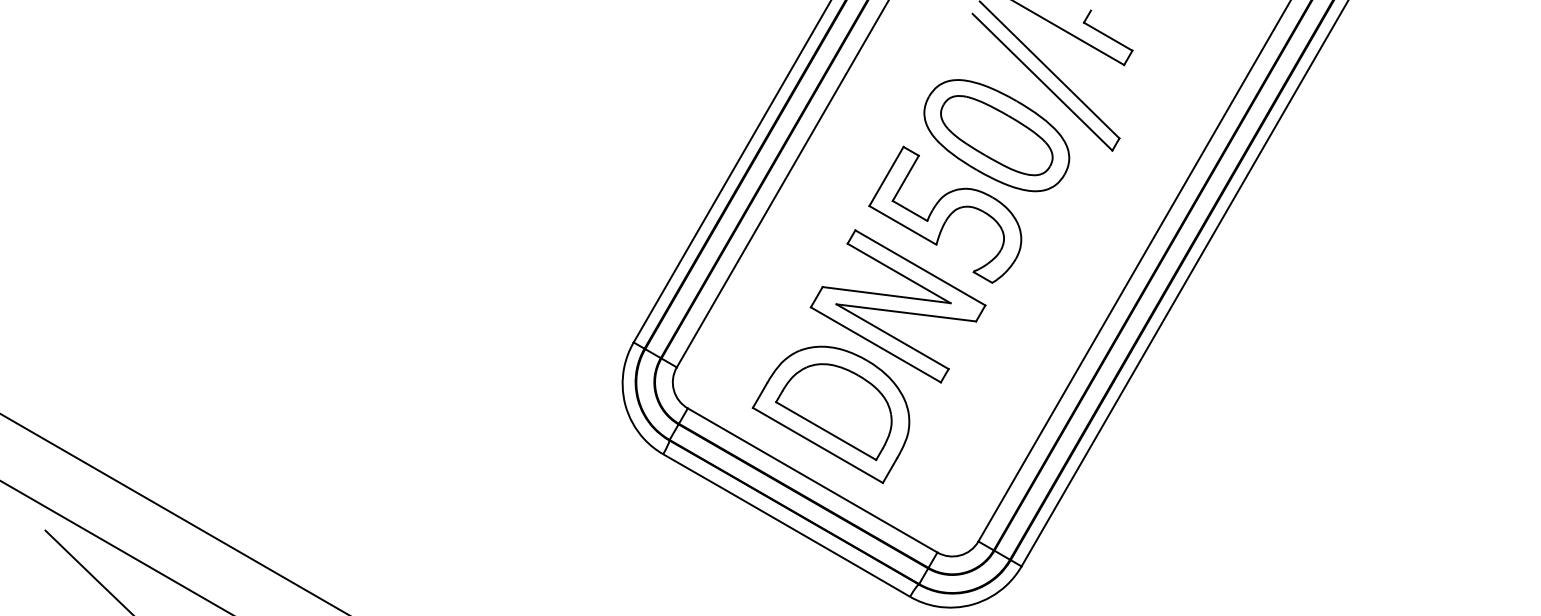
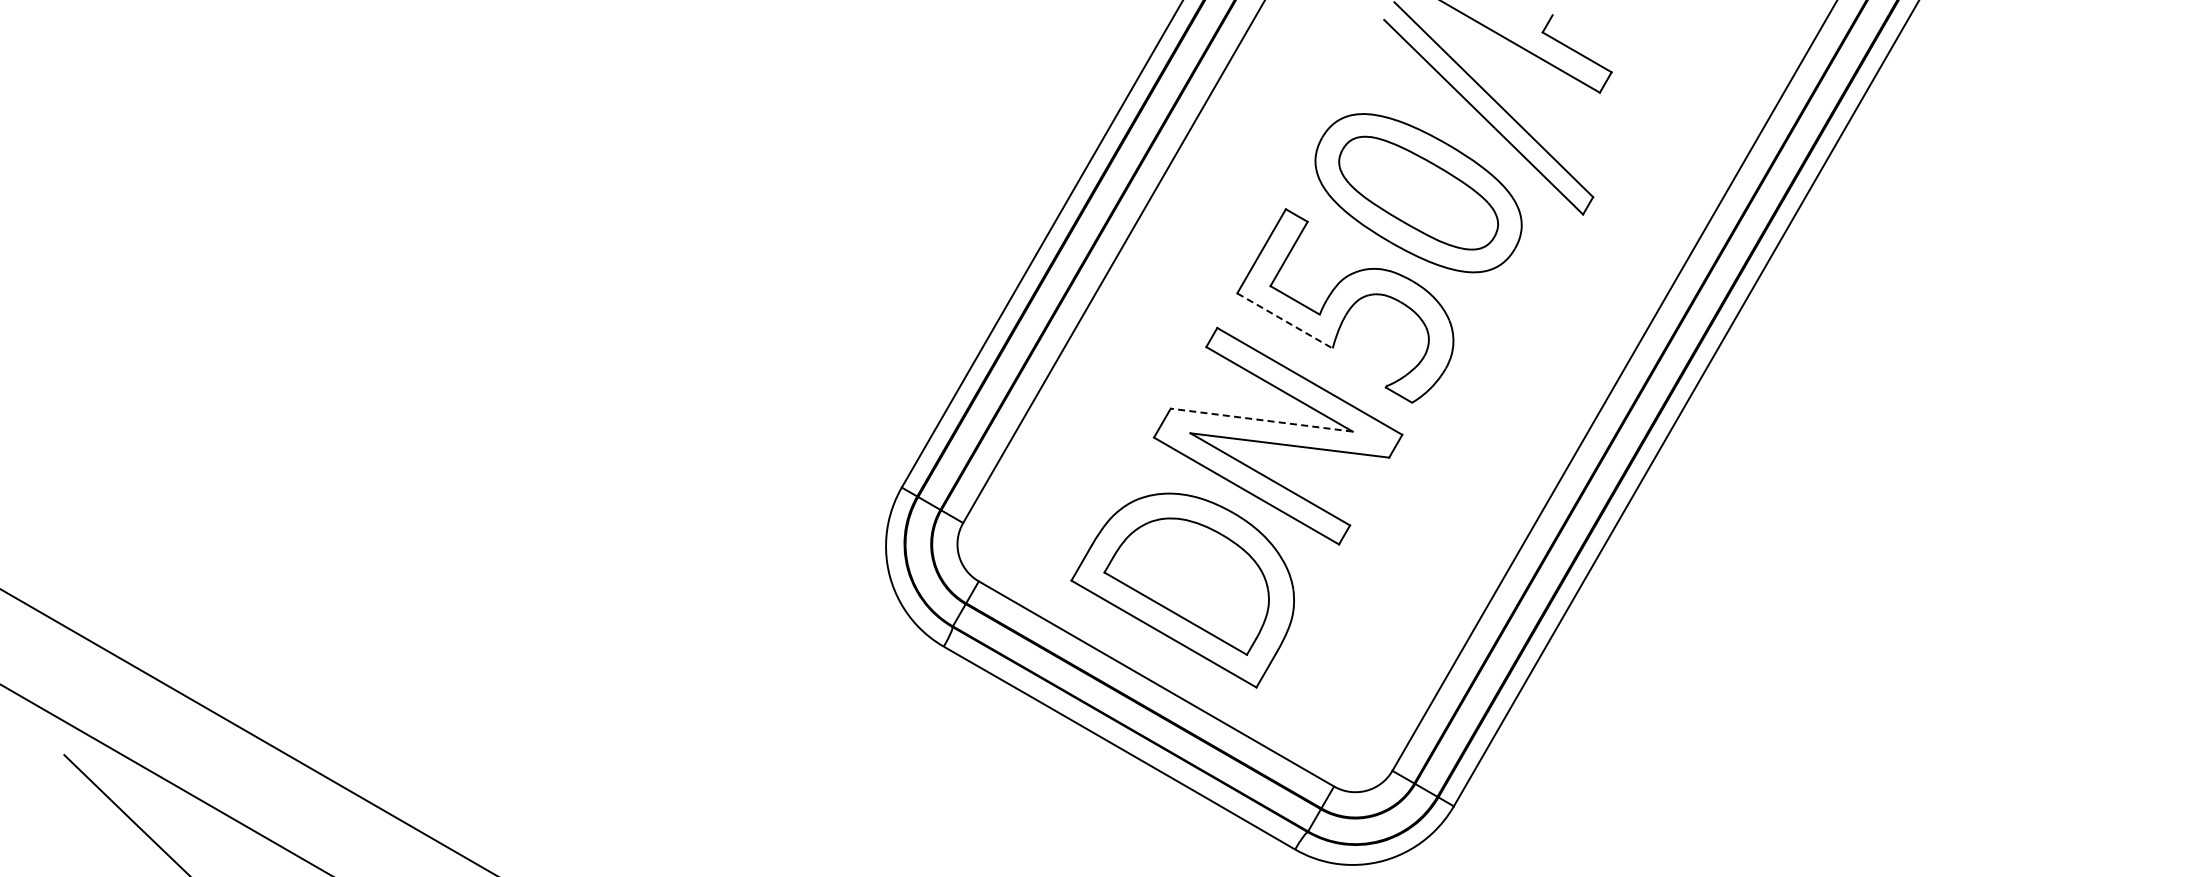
line: (903, 225) -> (1285, 321), solid -> dashed
line: (886, 295) -> (1261, 420), solid -> dashed

